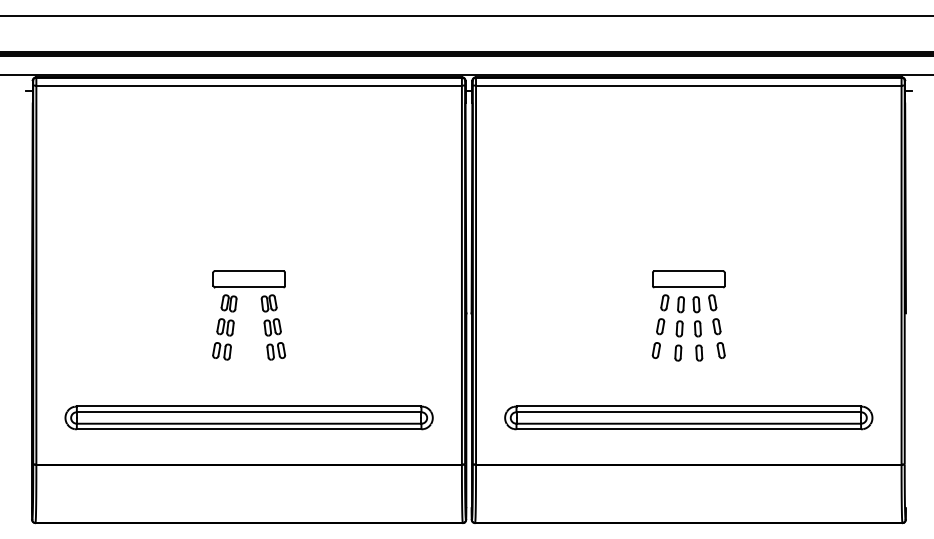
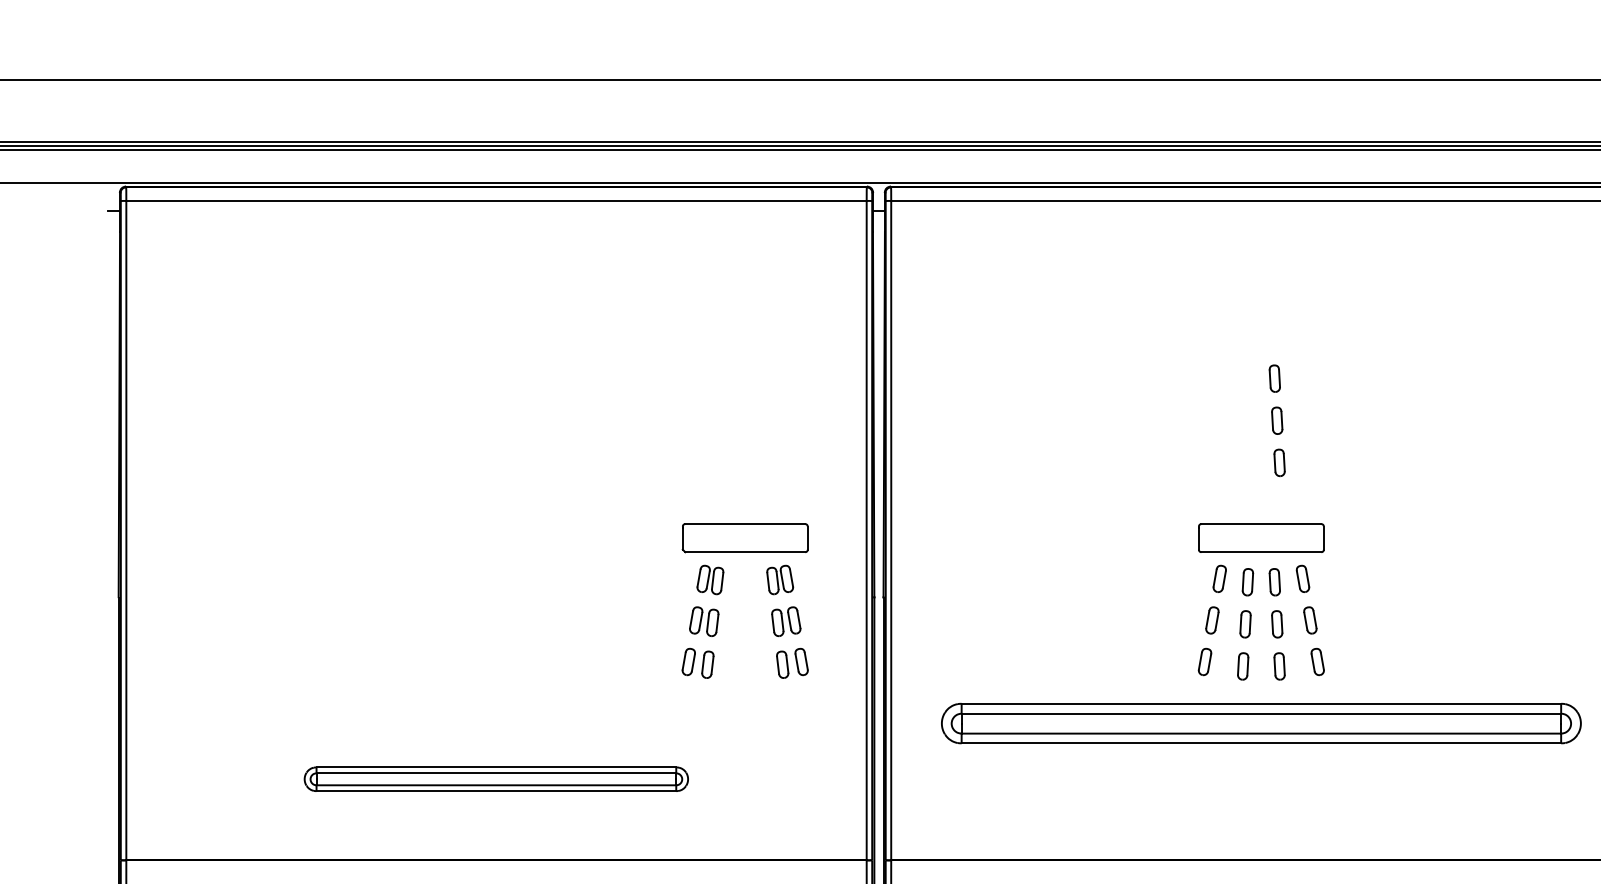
part: (697, 211) -> (1276, 420), added
part: (262, 310) -> (768, 592), moved
part: (248, 417) -> (495, 778), size x0.6
part: (688, 417) -> (1260, 722), moved

